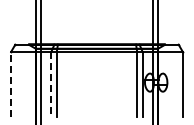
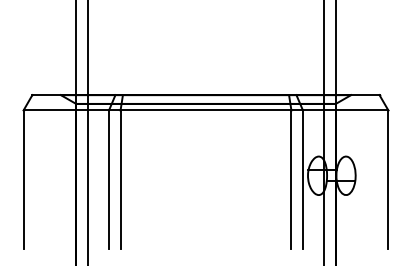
line: (11, 84) -> (24, 179), dashed -> solid
line: (51, 84) -> (109, 179), dashed -> solid

